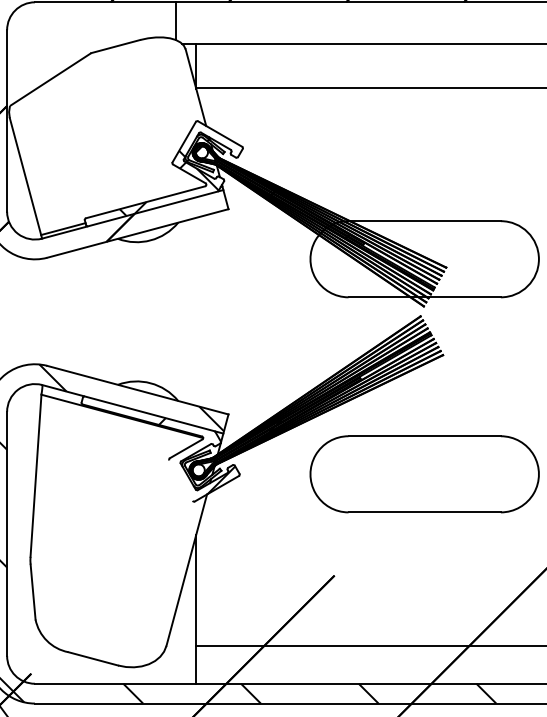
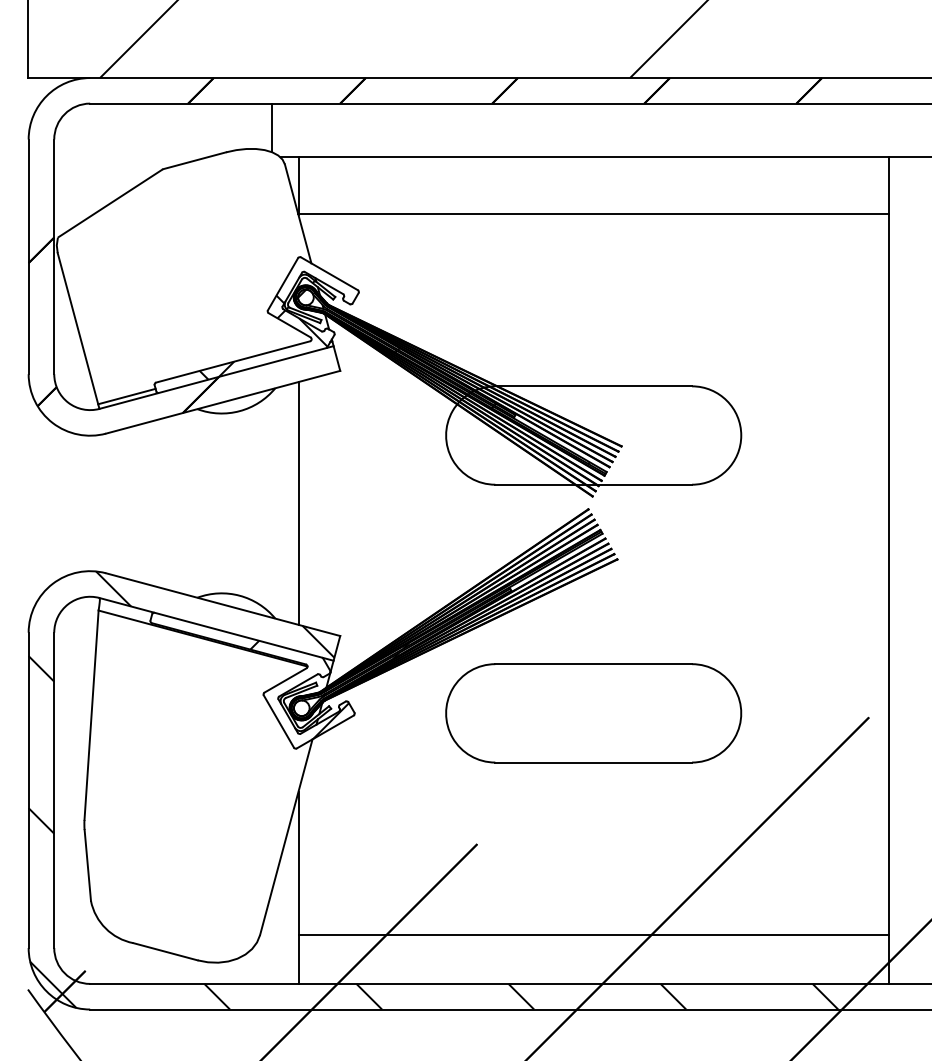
line: (196, 311) -> (298, 503), added
line: (180, 480) -> (278, 721), added

